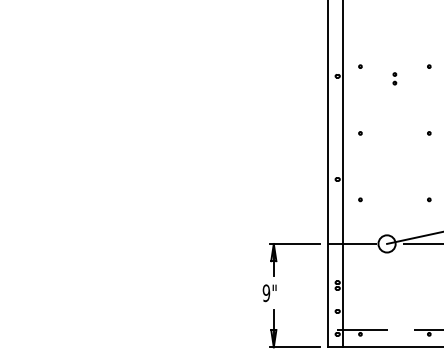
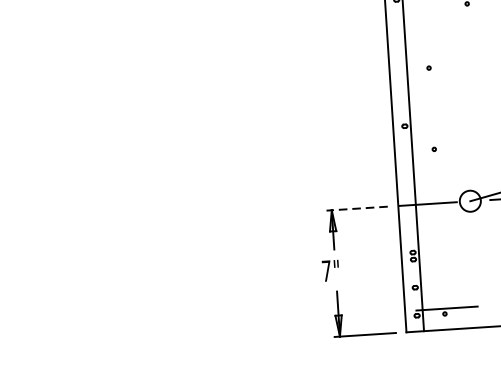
line: (294, 244) -> (357, 209), solid -> dashed
text: (266, 293) -> (326, 271), 9" -> 7"

